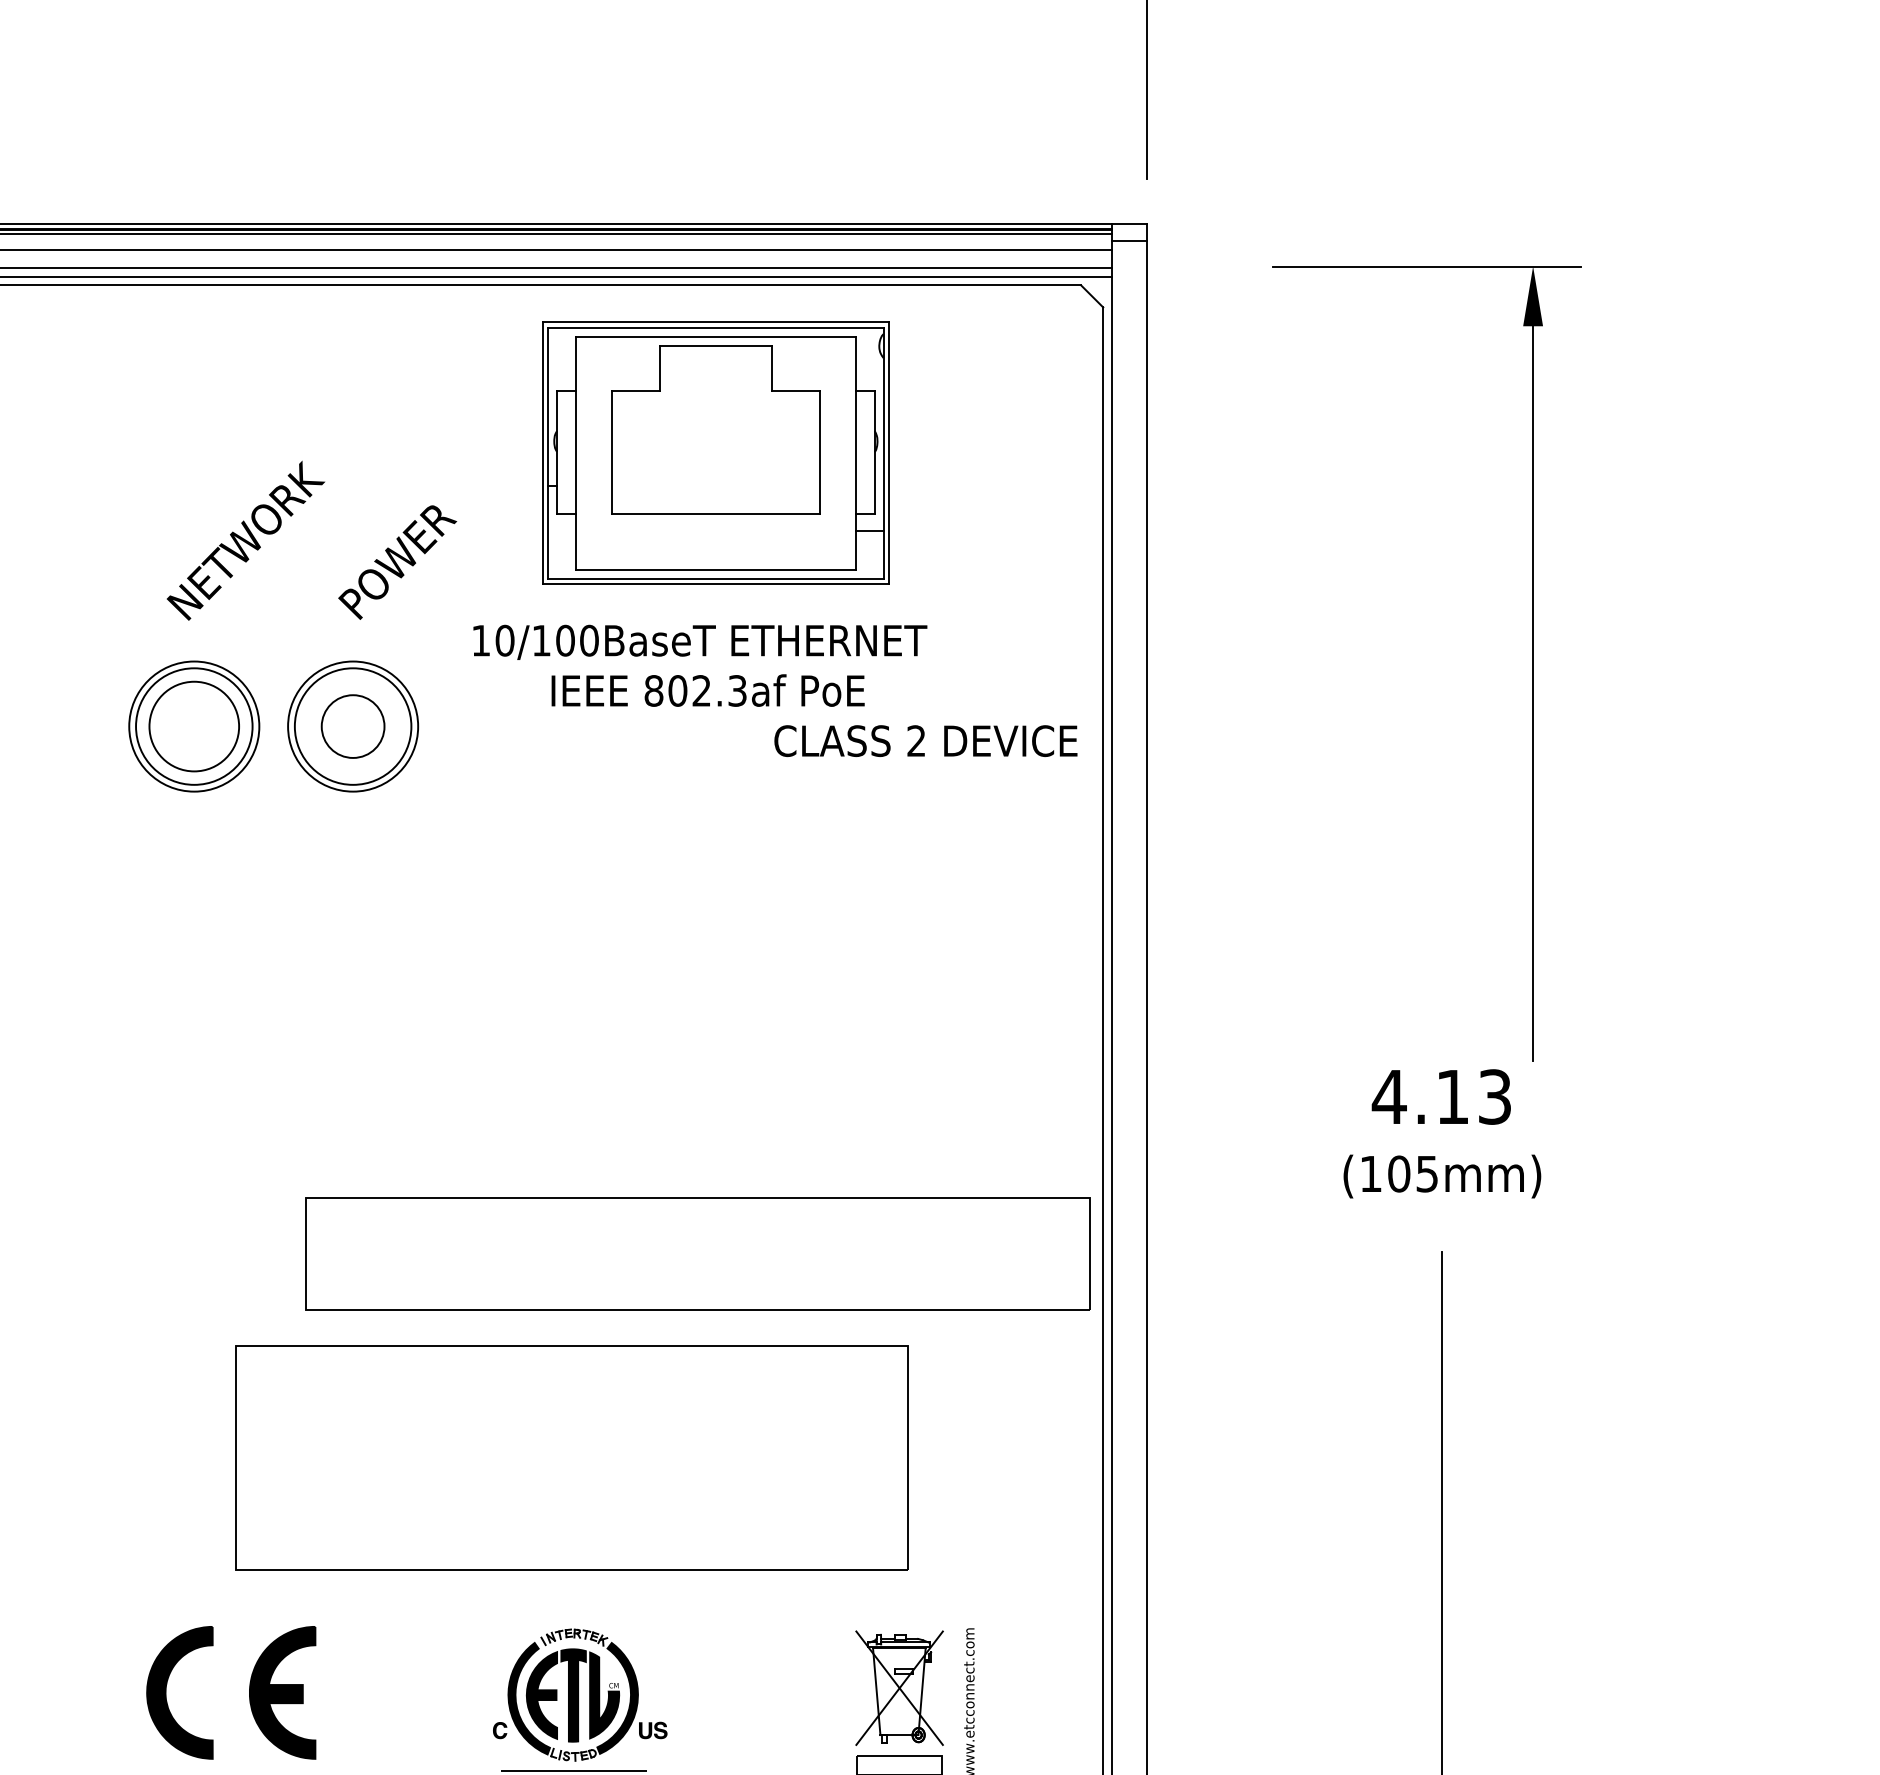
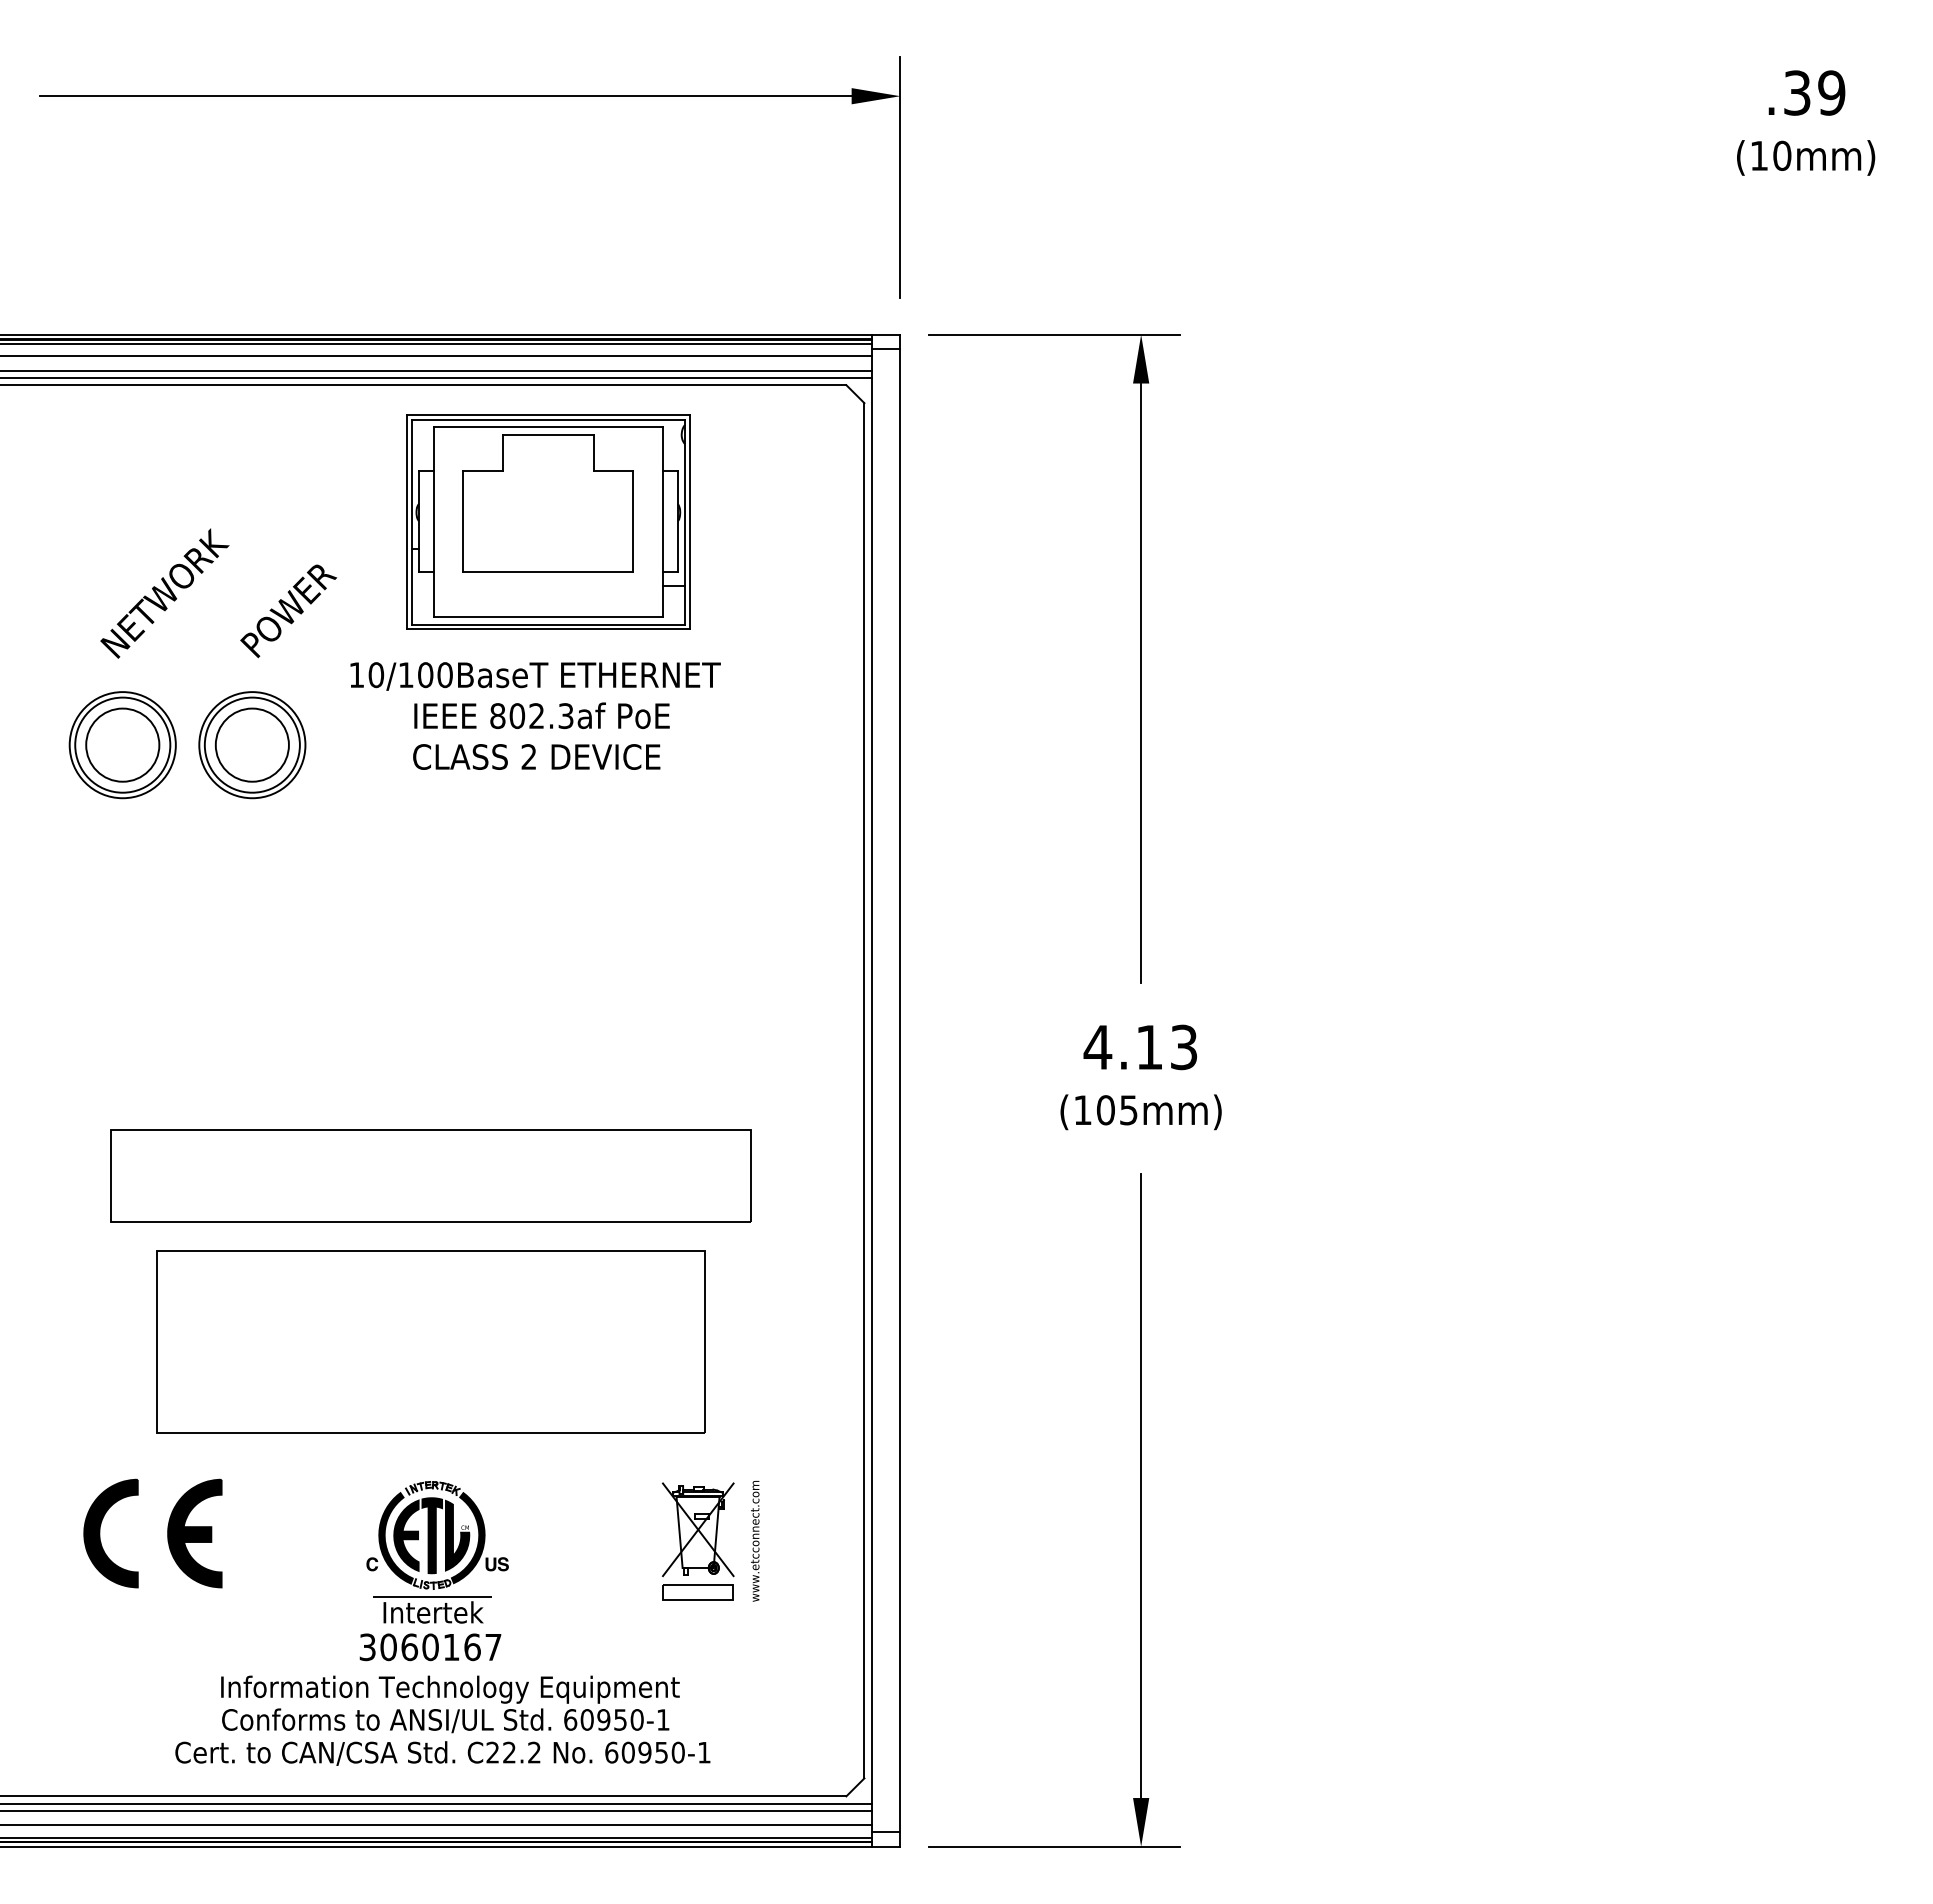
part: (1532, 663) -> (1140, 658), moved
circle: (352, 725) -> (251, 744), size x1.43
text: (925, 740) -> (536, 756), moved
part: (697, 1254) -> (430, 1175), moved

